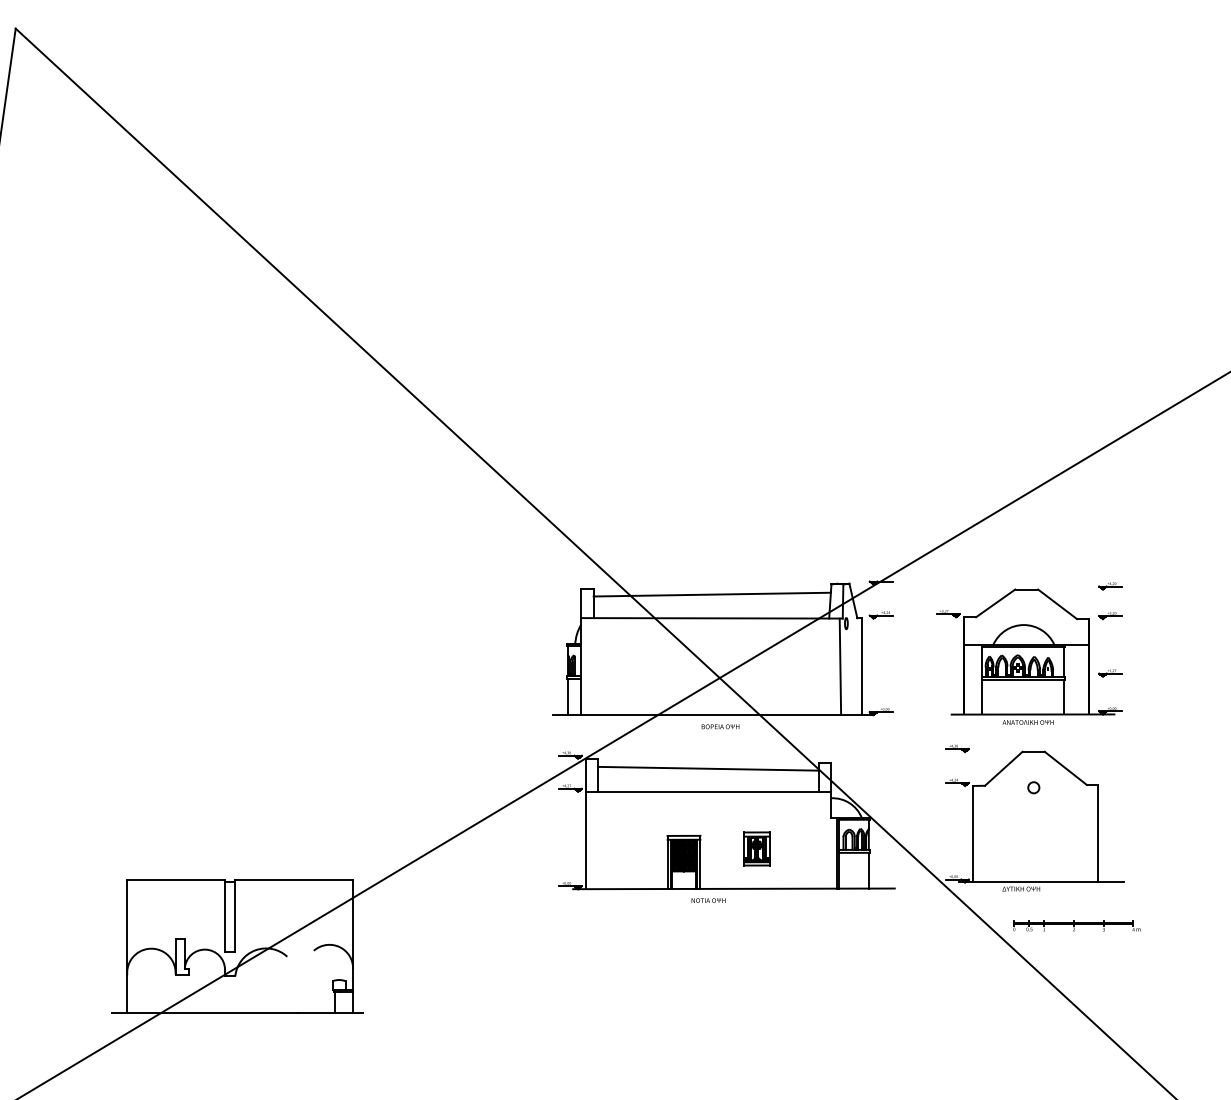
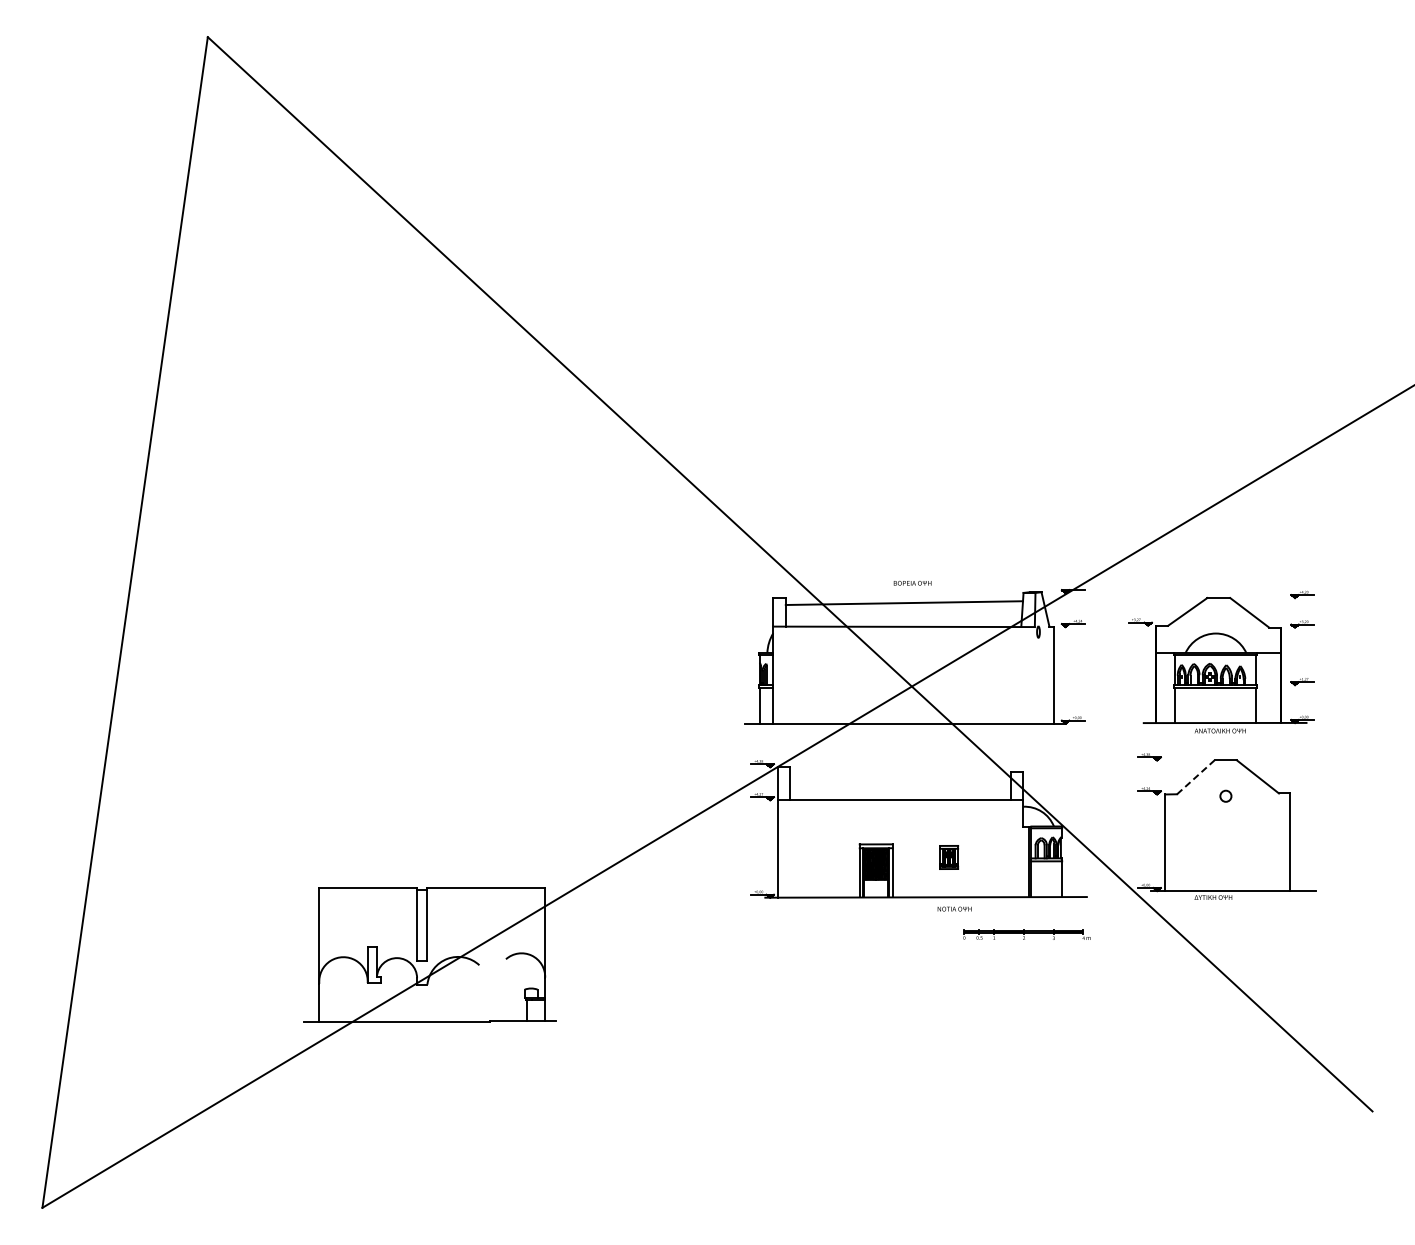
line: (840, 667) -> (1032, 675), removed
text: (720, 727) -> (912, 583), moved
line: (1004, 768) -> (1196, 776), solid -> dashed
line: (708, 769) -> (900, 777), removed
part: (756, 849) -> (948, 857), size x0.7
text: (708, 900) -> (954, 908), moved
part: (1076, 926) -> (1026, 934), moved

